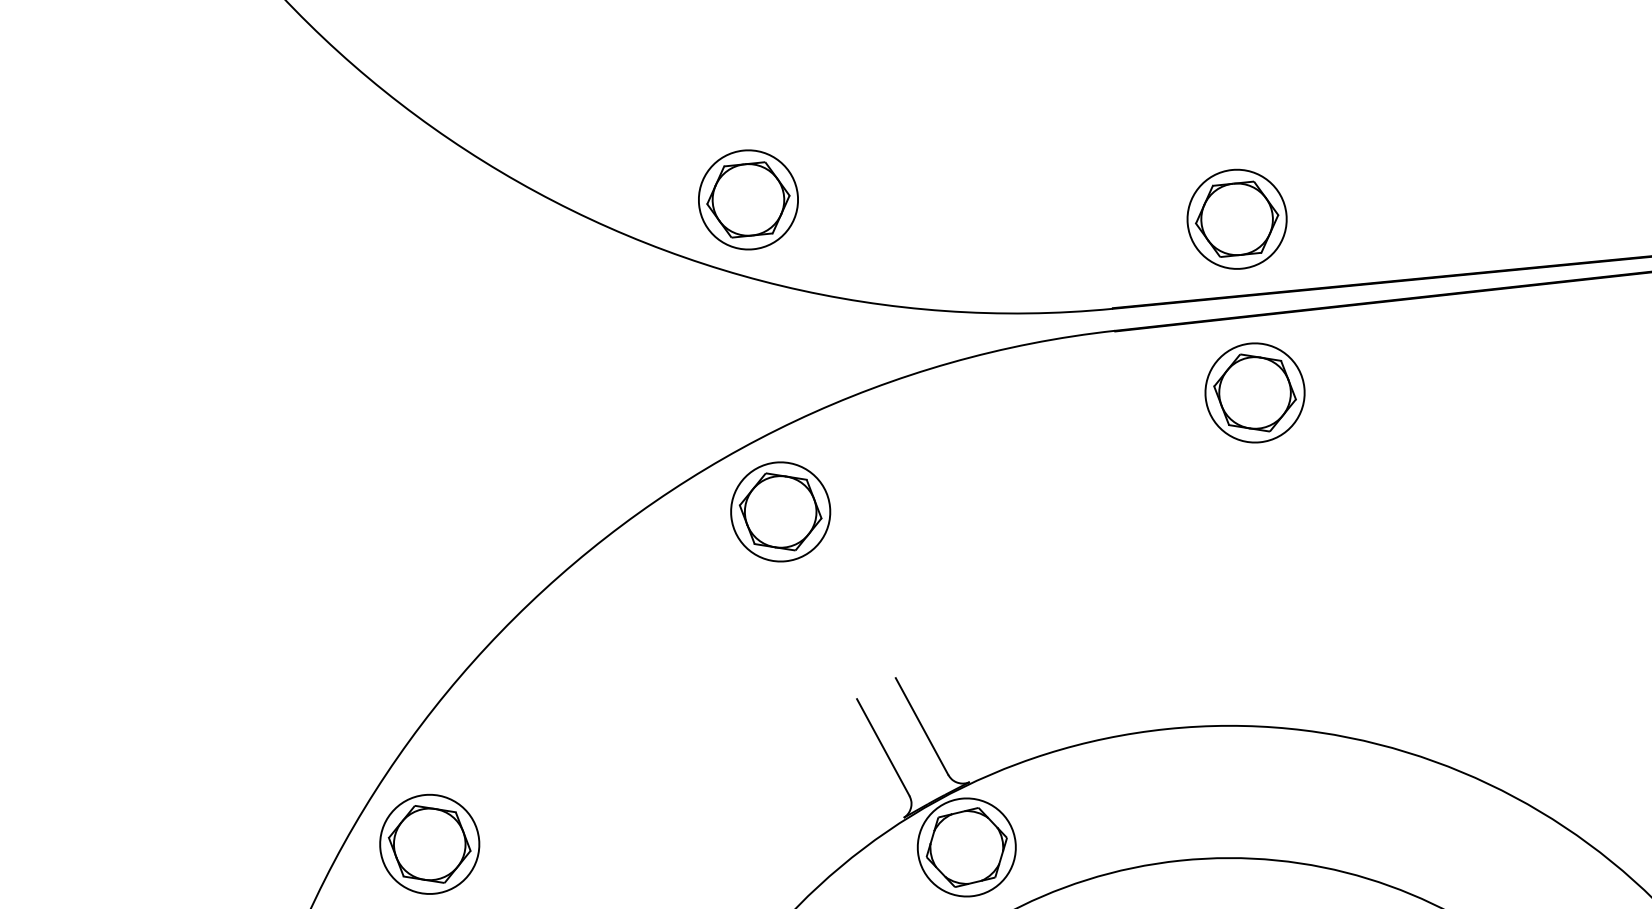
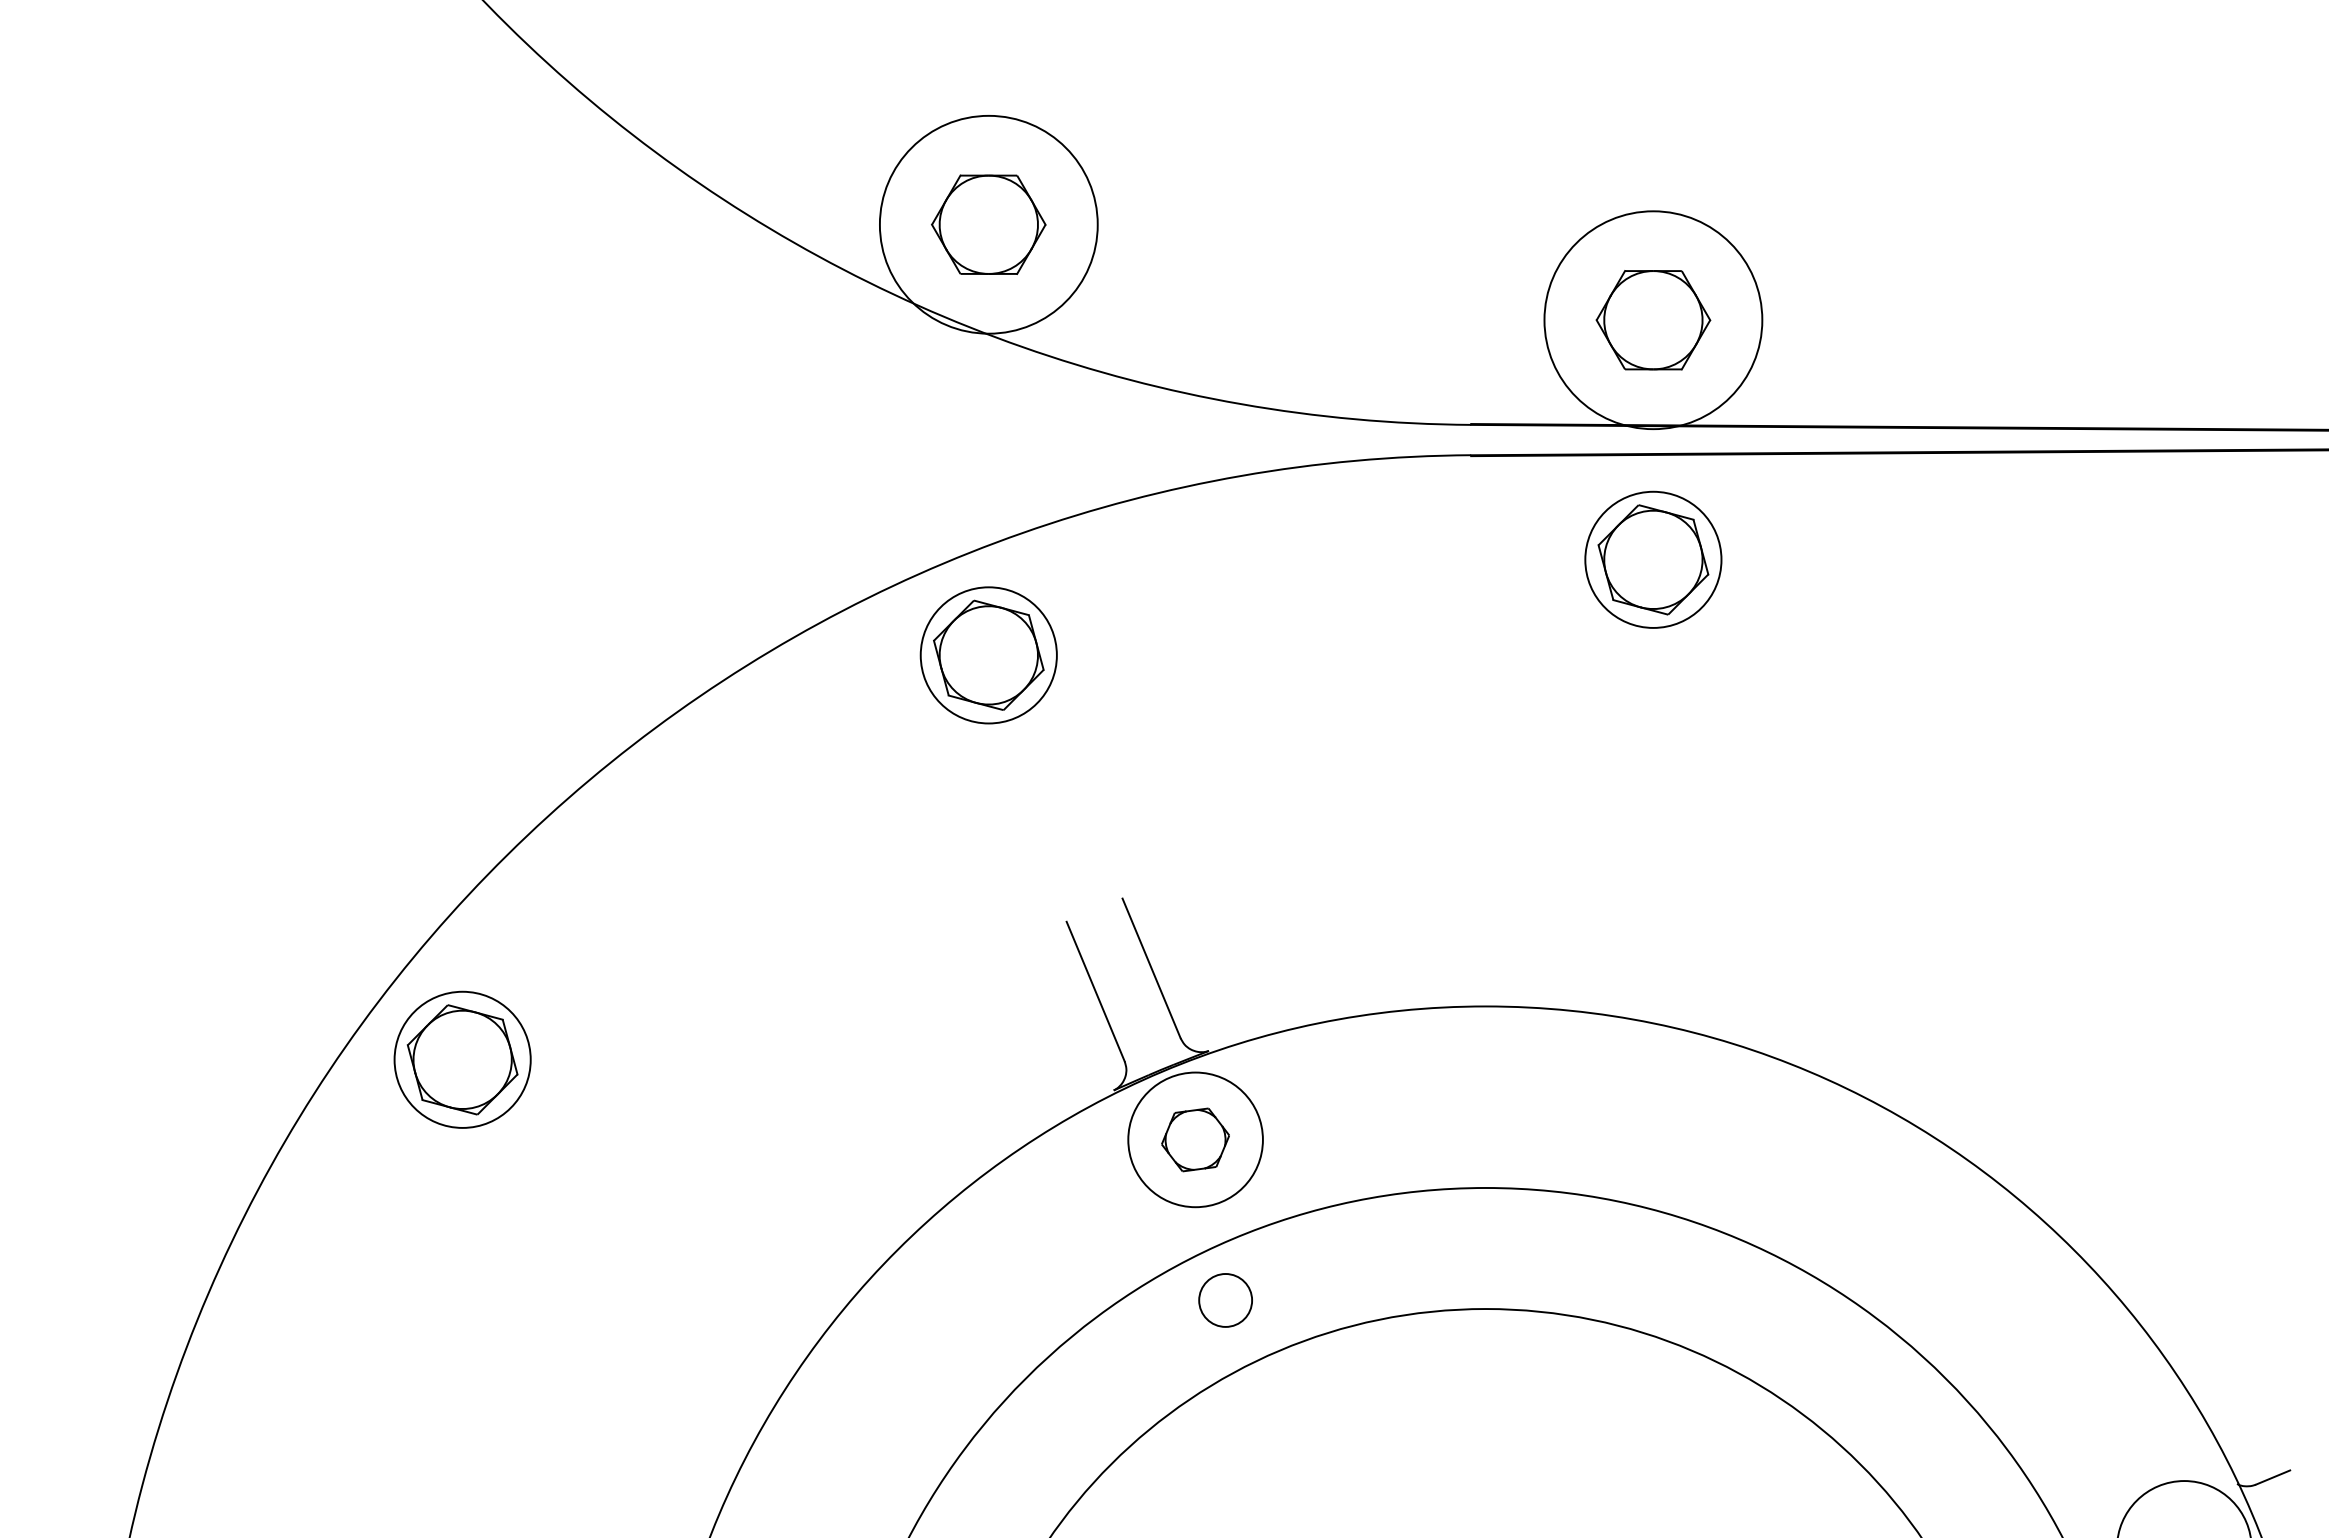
circle: (748, 199) -> (988, 224), size x1.6
circle: (1237, 219) -> (1653, 320), size x1.6
part: (966, 847) -> (1195, 1139), size x0.6

